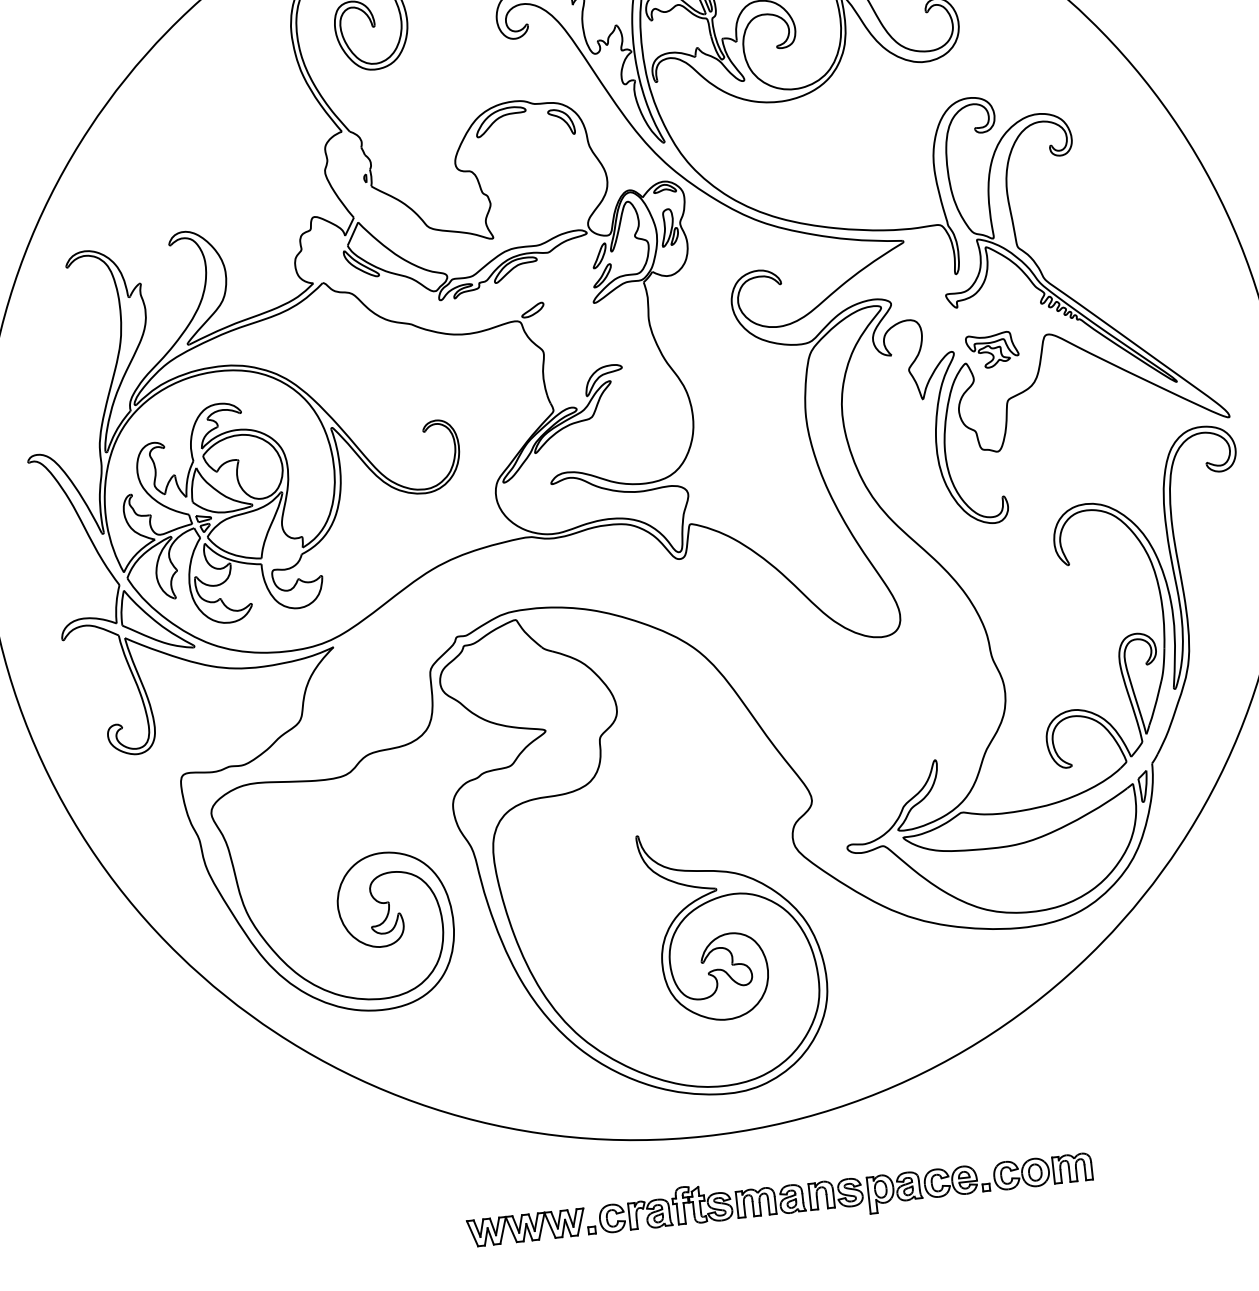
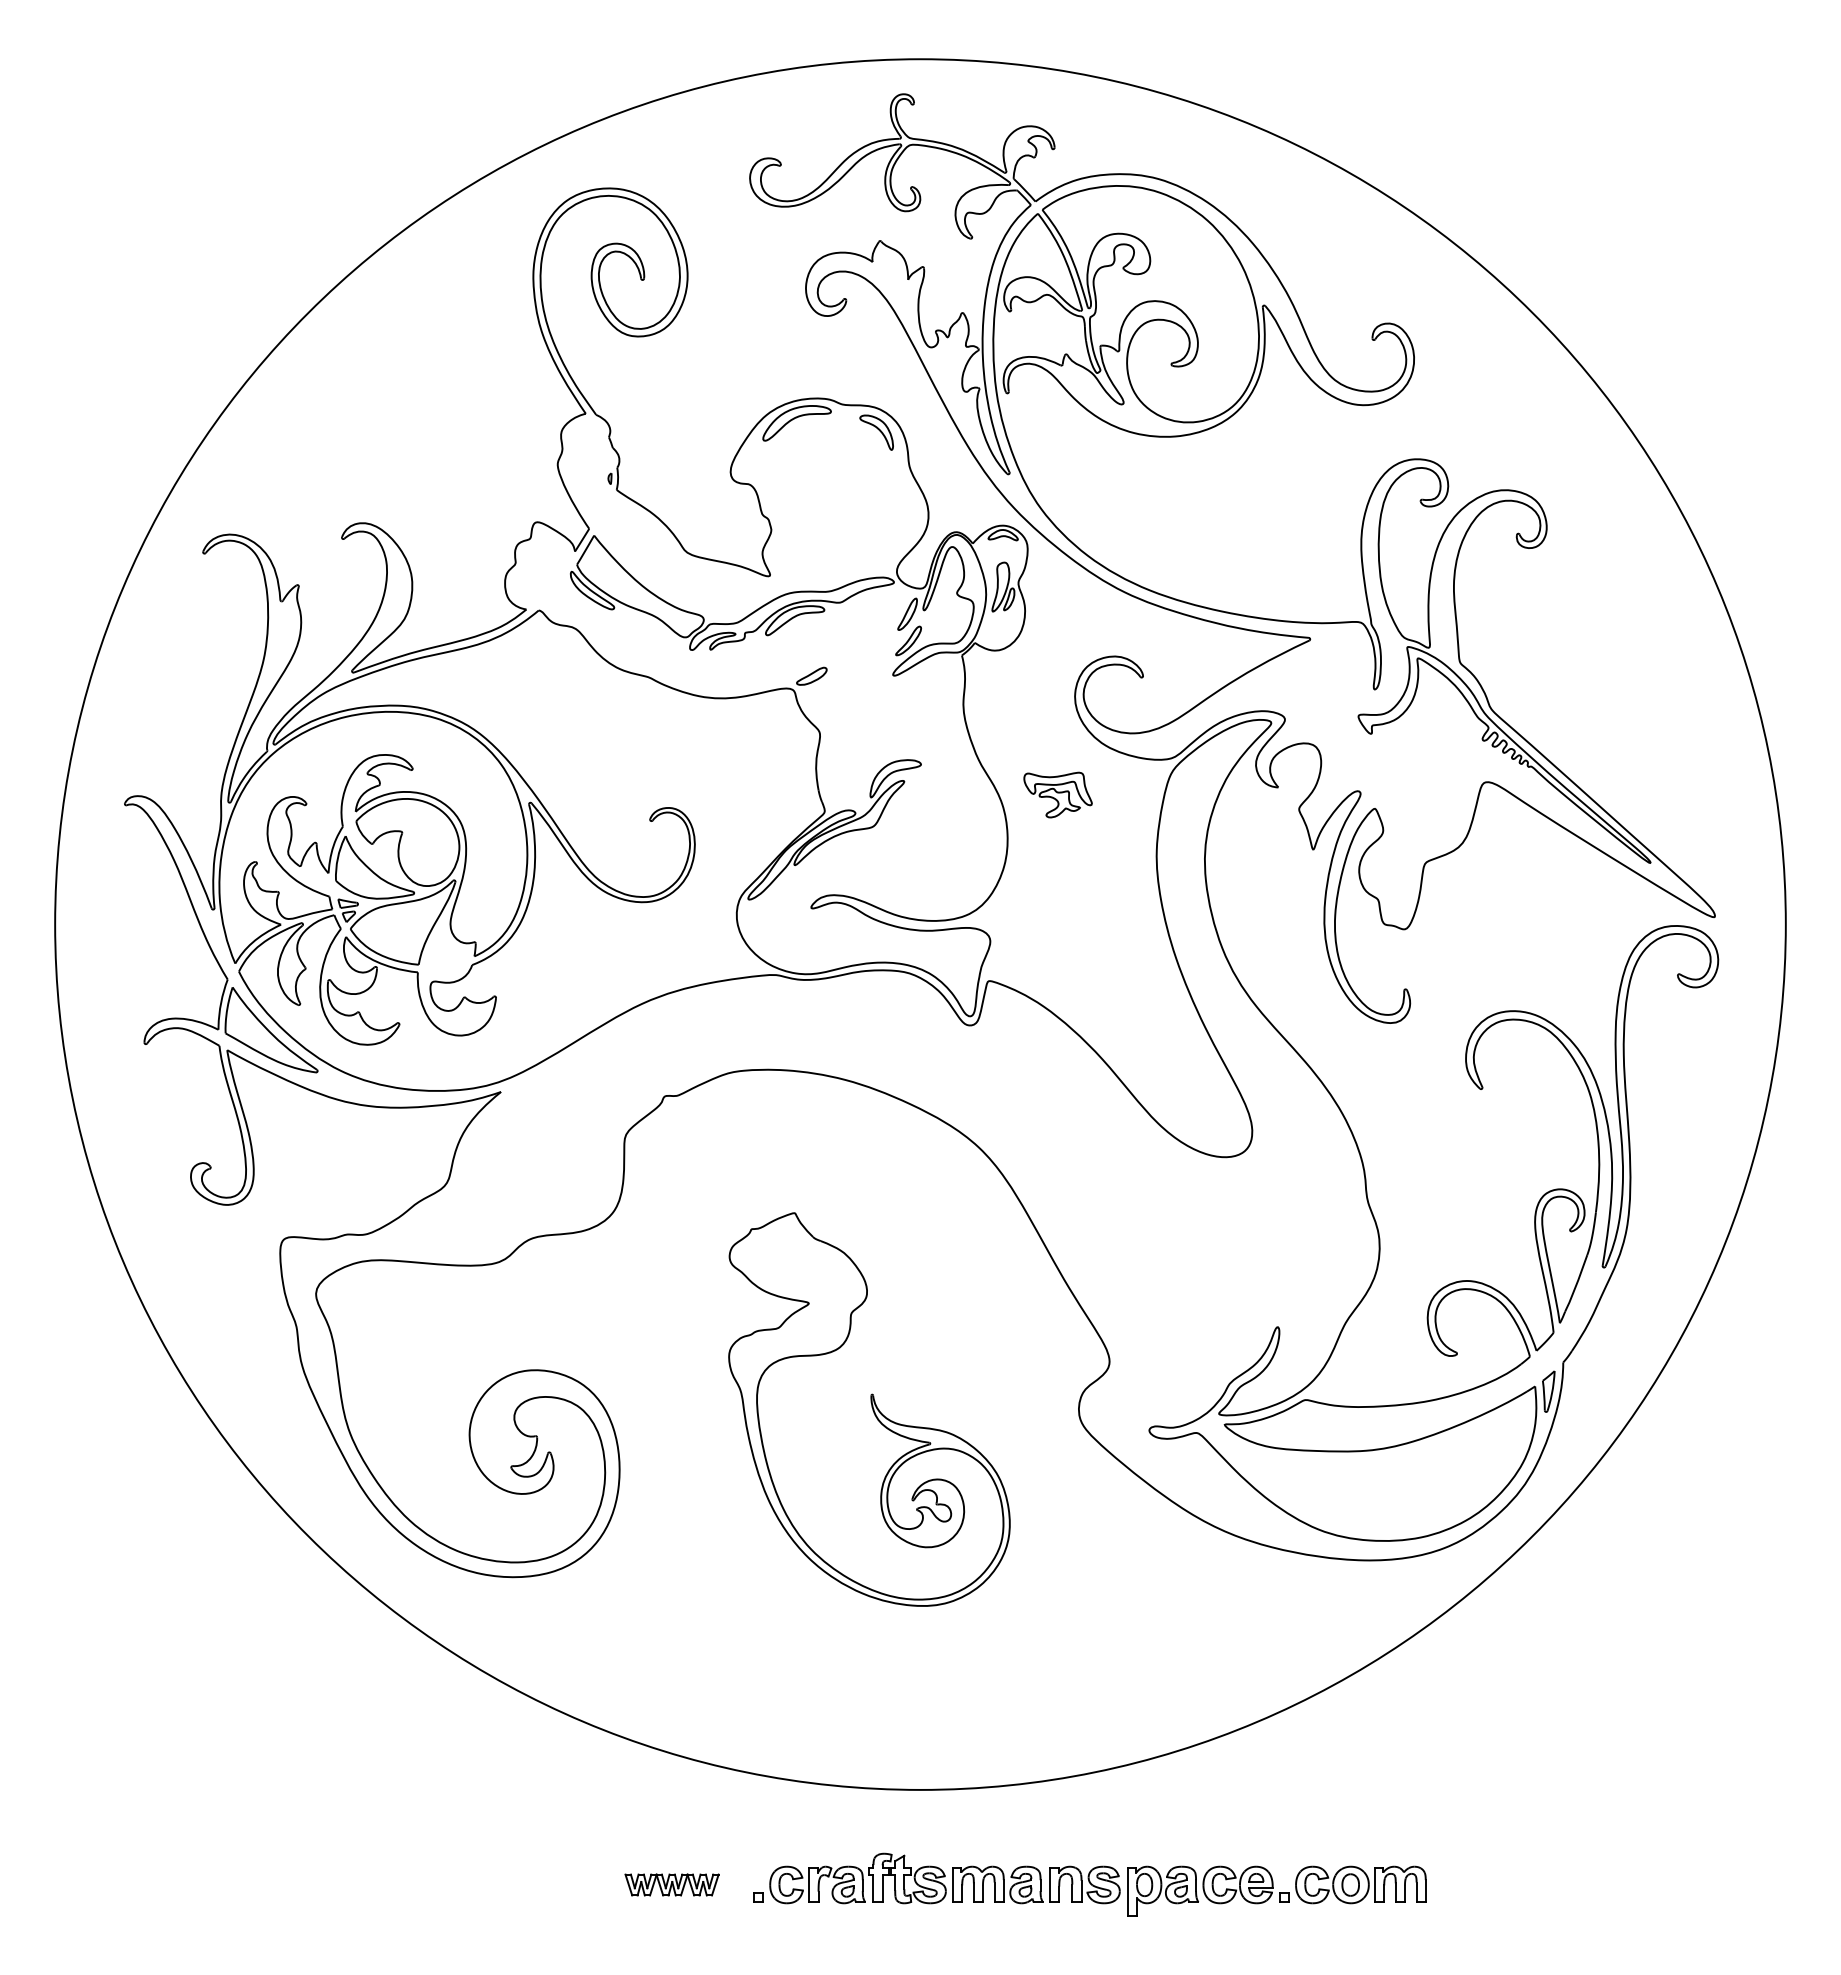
part: (992, 349) -> (1057, 794), moved
part: (635, 855) -> (869, 1409), size x0.6
part: (526, 1227) -> (671, 1884), size x0.6

